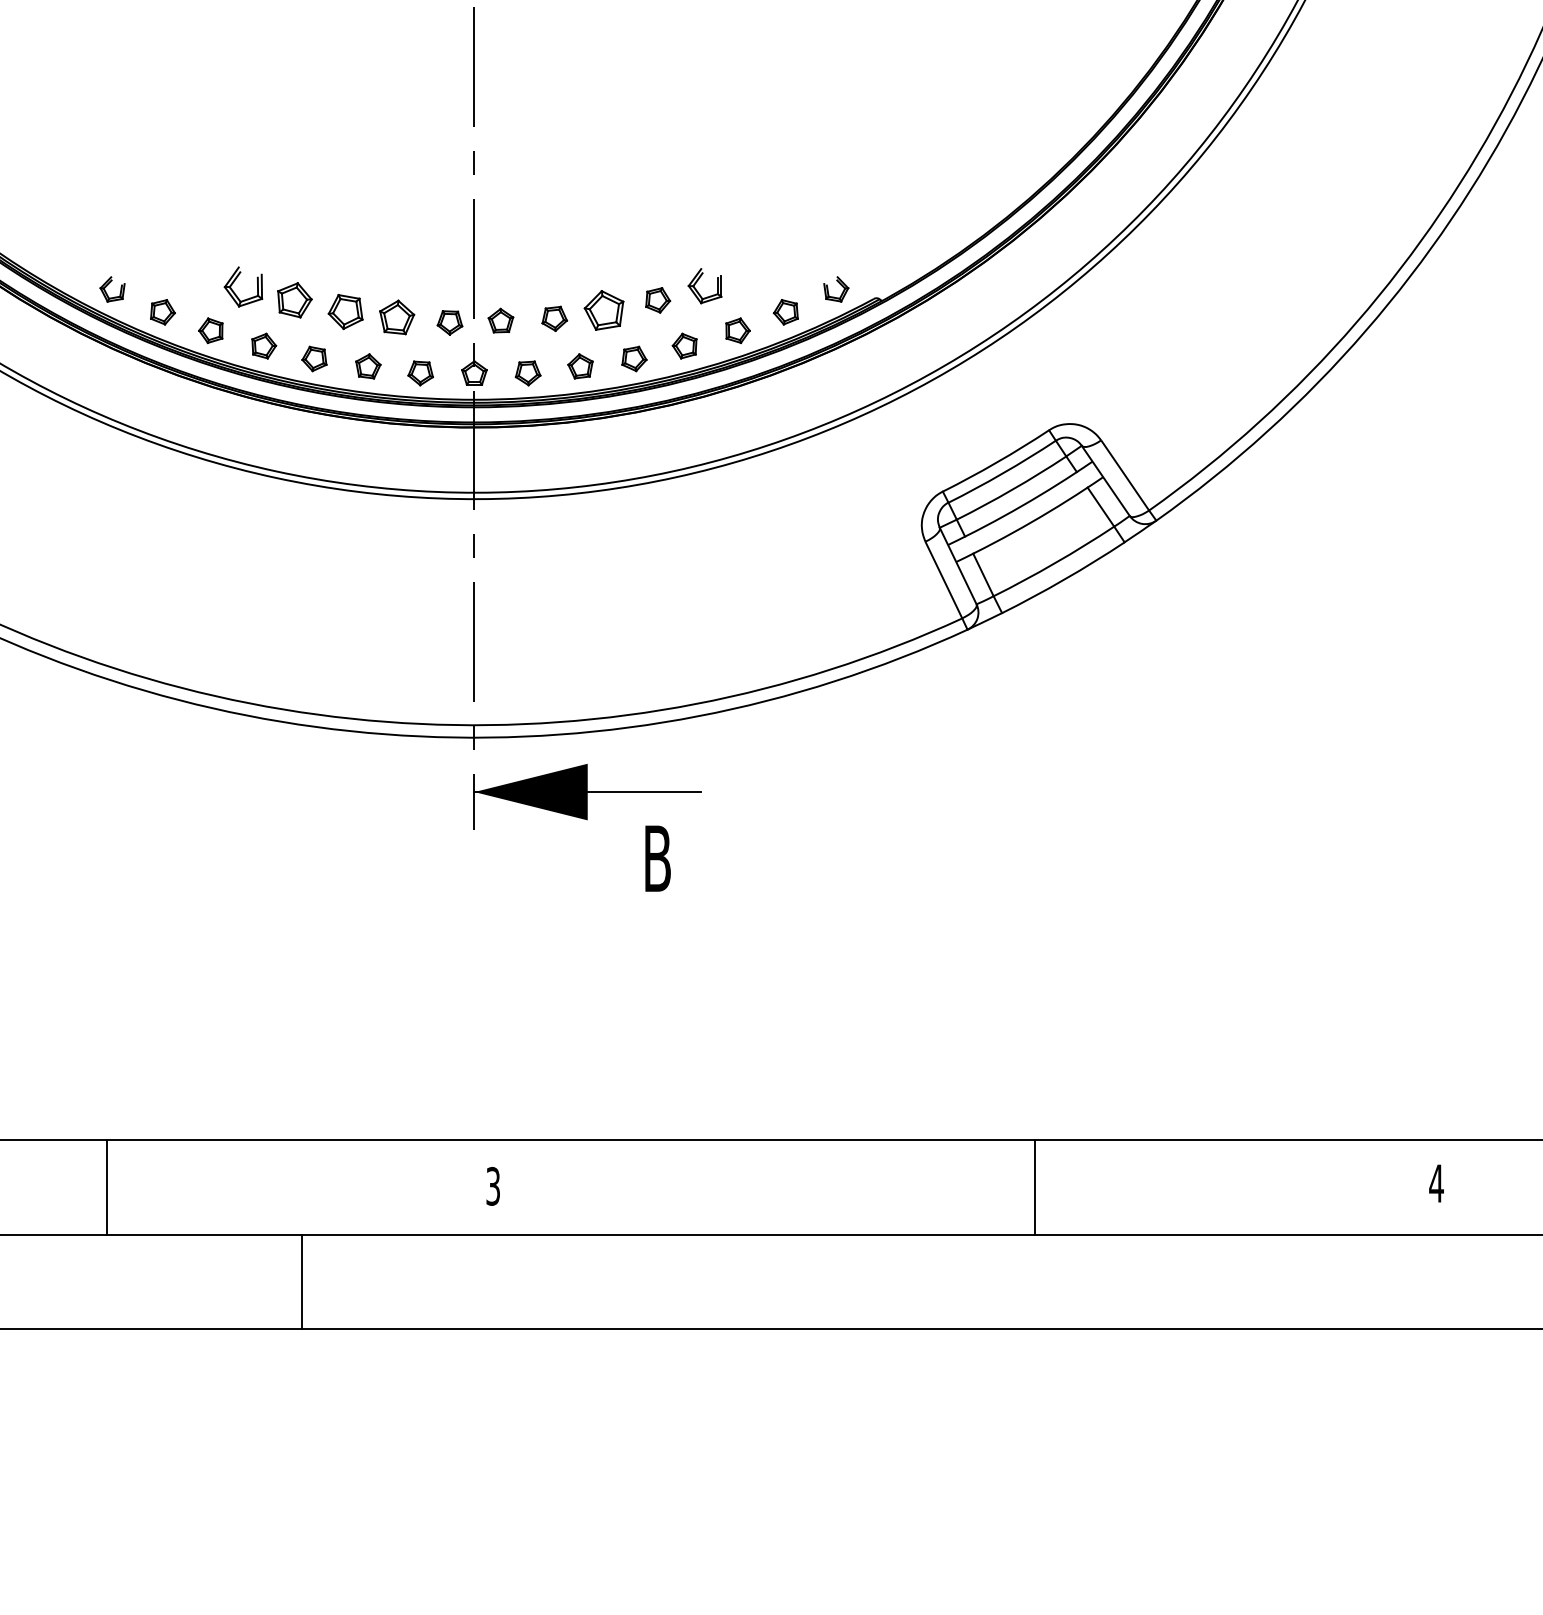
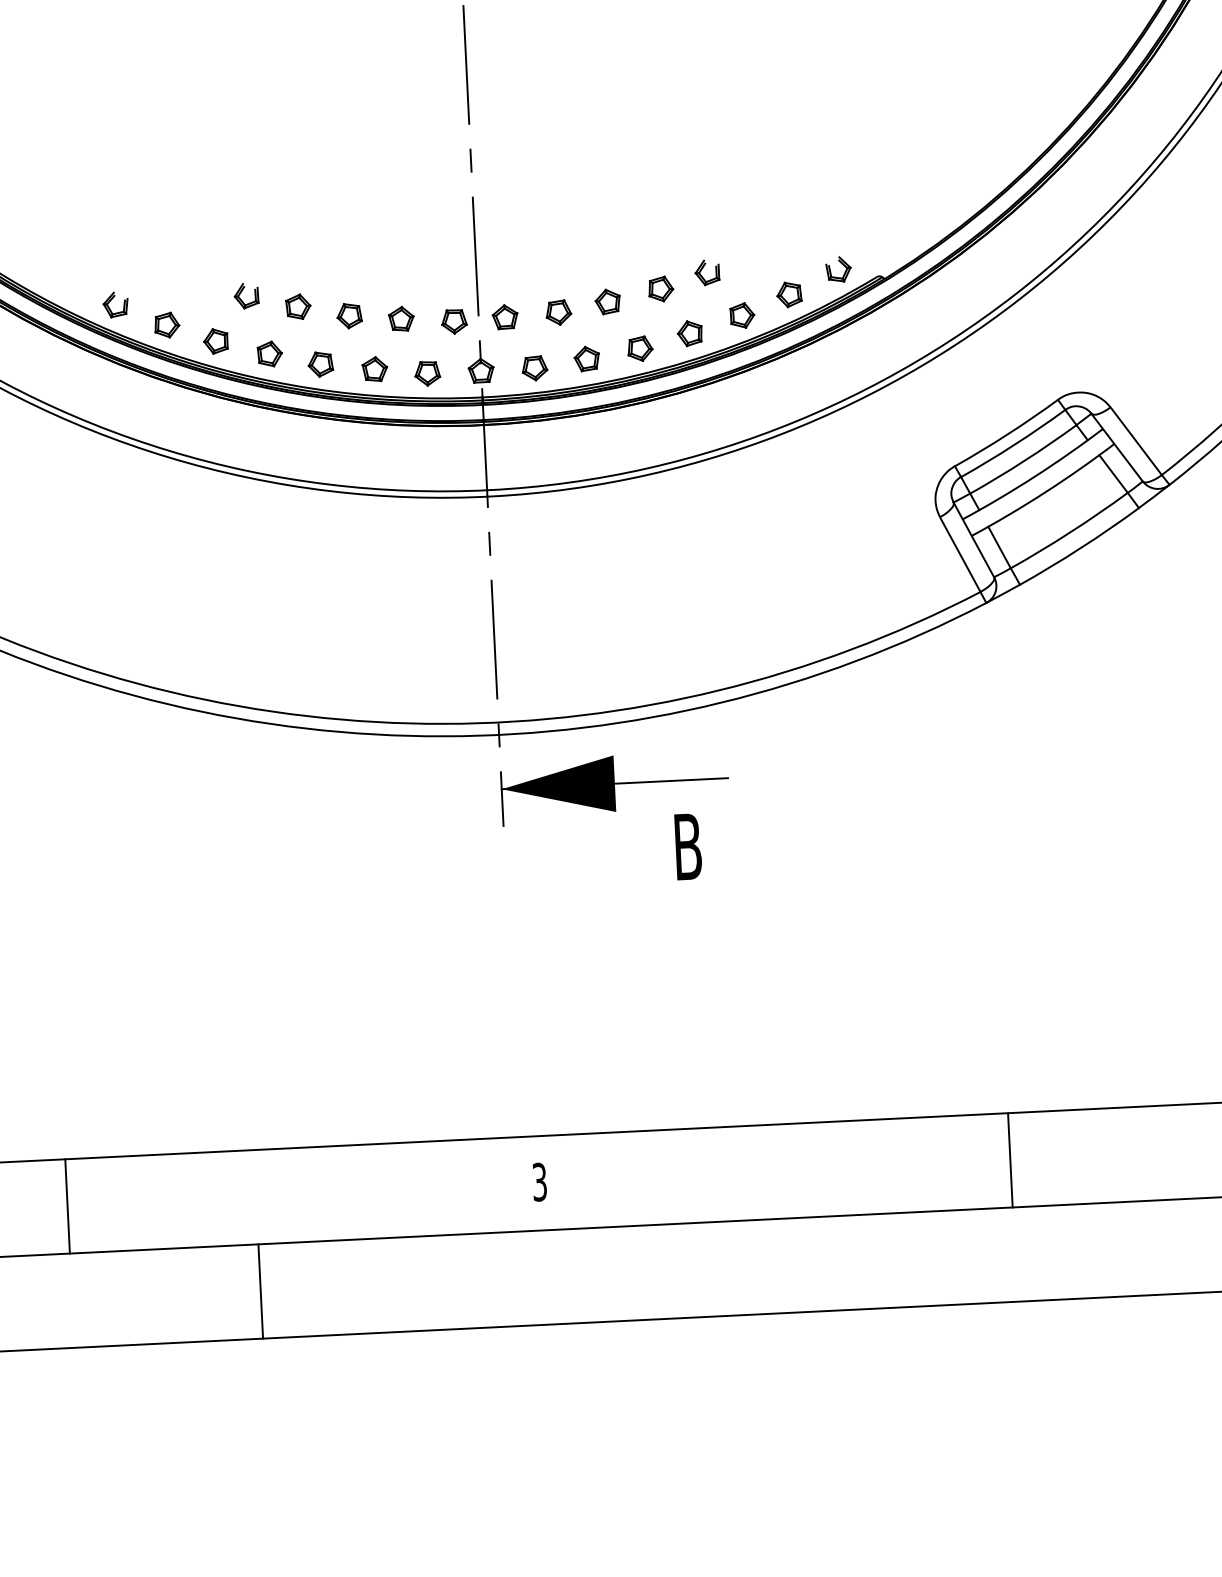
part: (243, 286) -> (246, 295), size x0.62
part: (704, 286) -> (706, 273), size x0.71
part: (294, 300) -> (297, 307), size x0.71
part: (604, 310) -> (608, 301), size x0.62
part: (345, 311) -> (349, 315), size x0.71
part: (397, 317) -> (401, 319), size x0.71
line: (107, 1187) -> (67, 1206), moved
line: (1035, 1187) -> (1010, 1160), moved
line: (302, 1281) -> (261, 1291), moved

